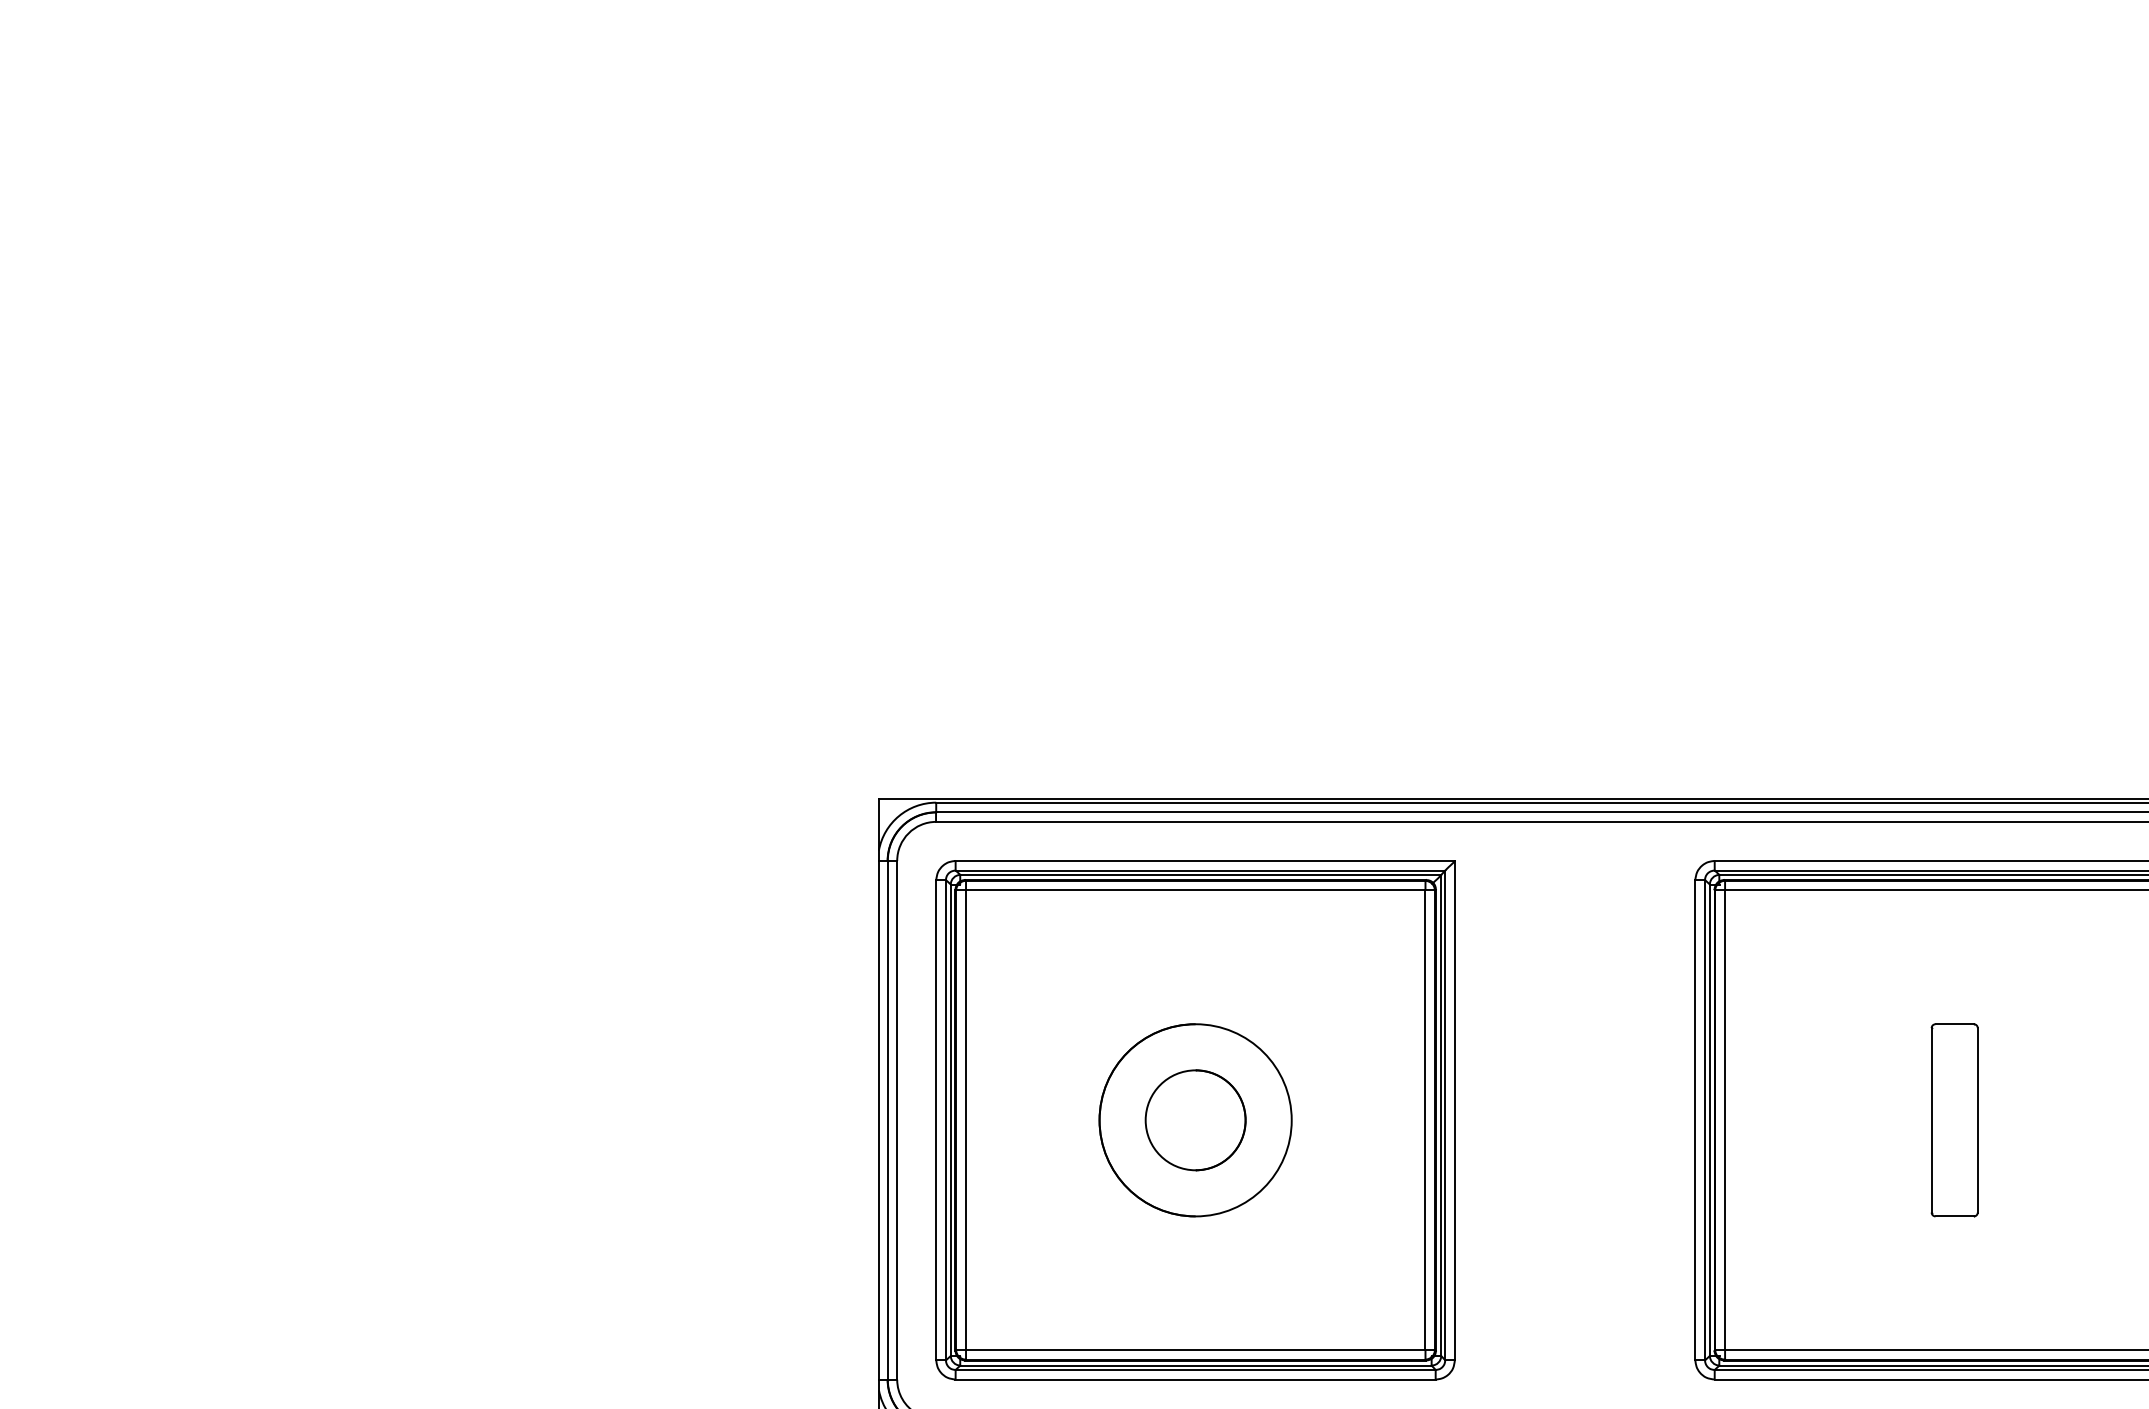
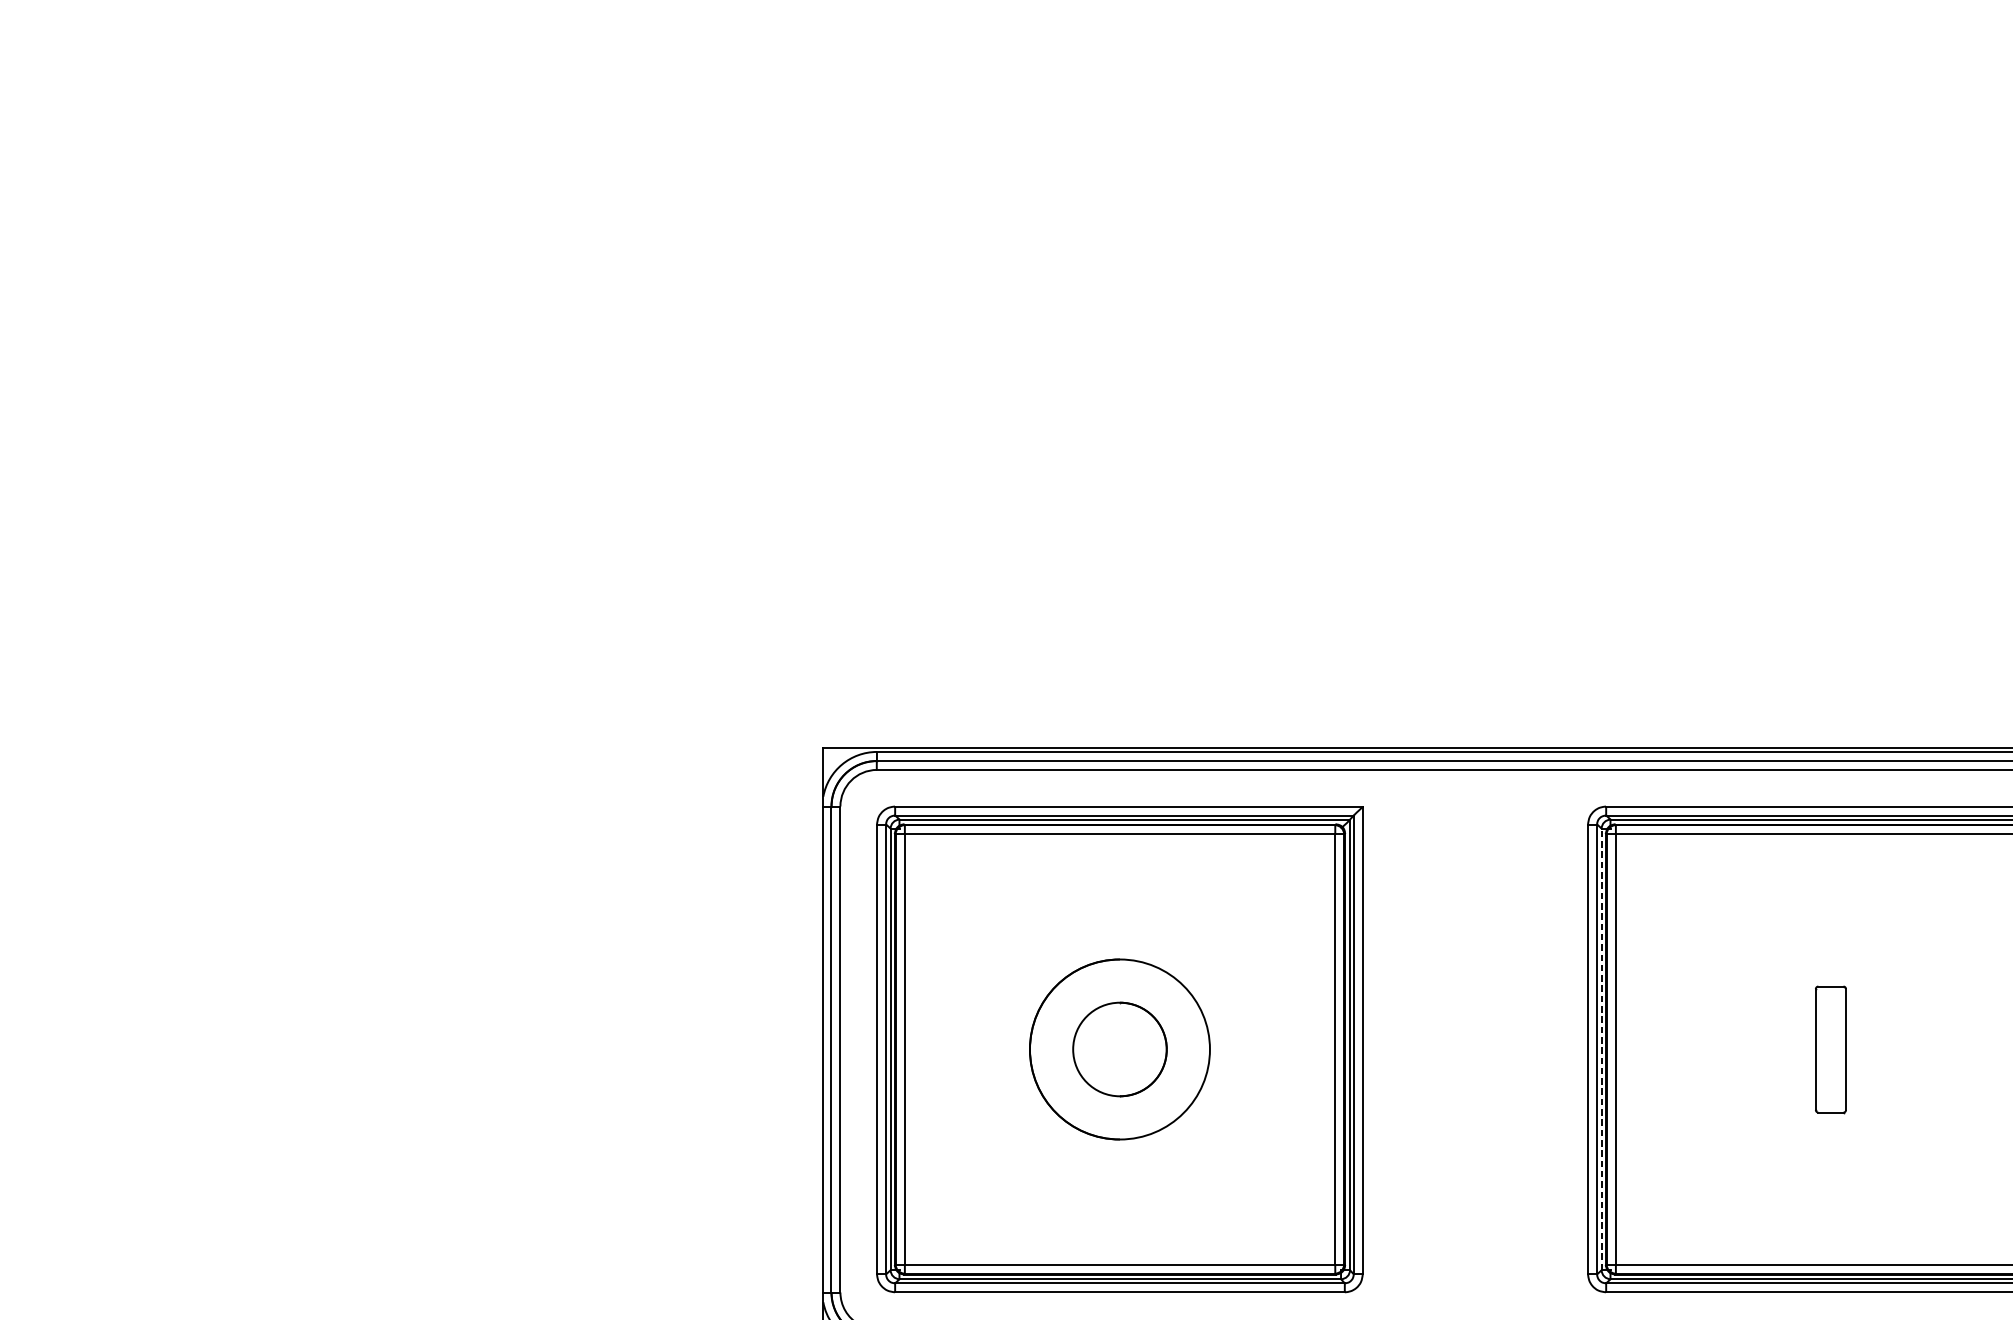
line: (1709, 1120) -> (1601, 1049), solid -> dashed
part: (1954, 1120) -> (1830, 1049), size x0.7

